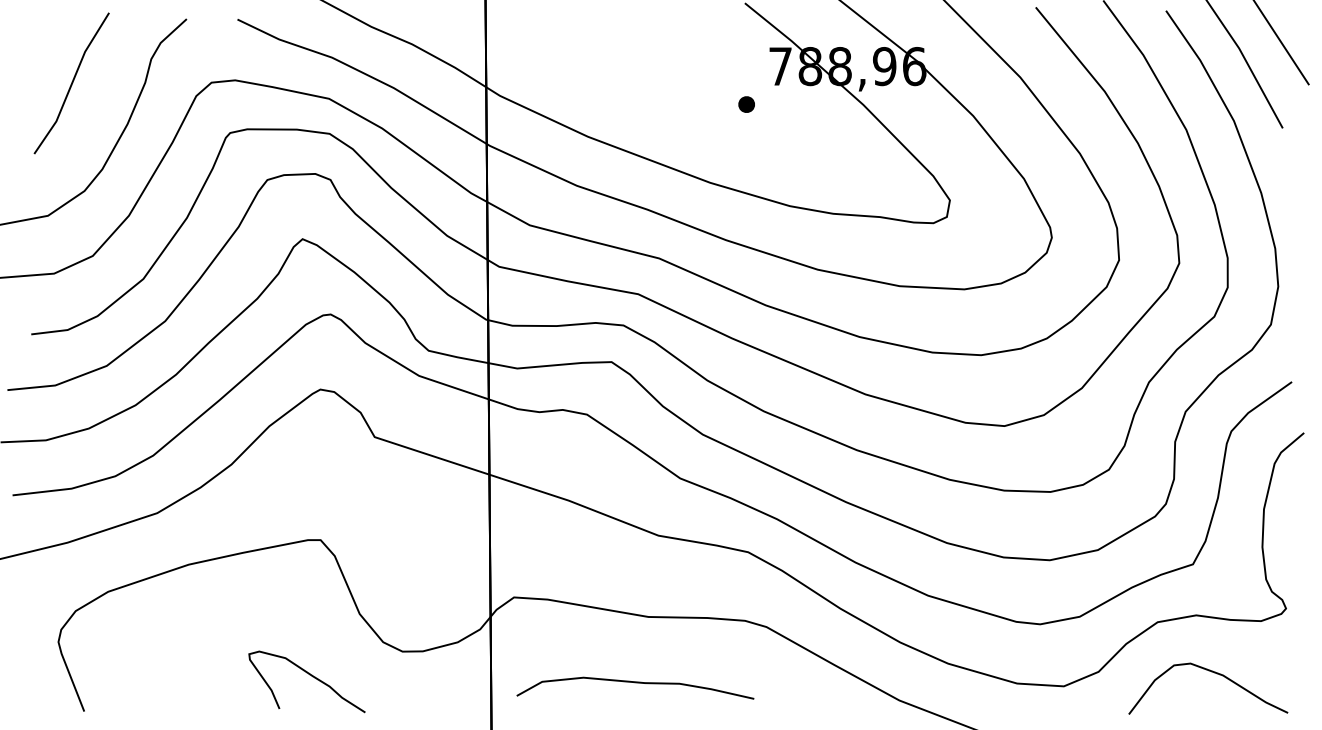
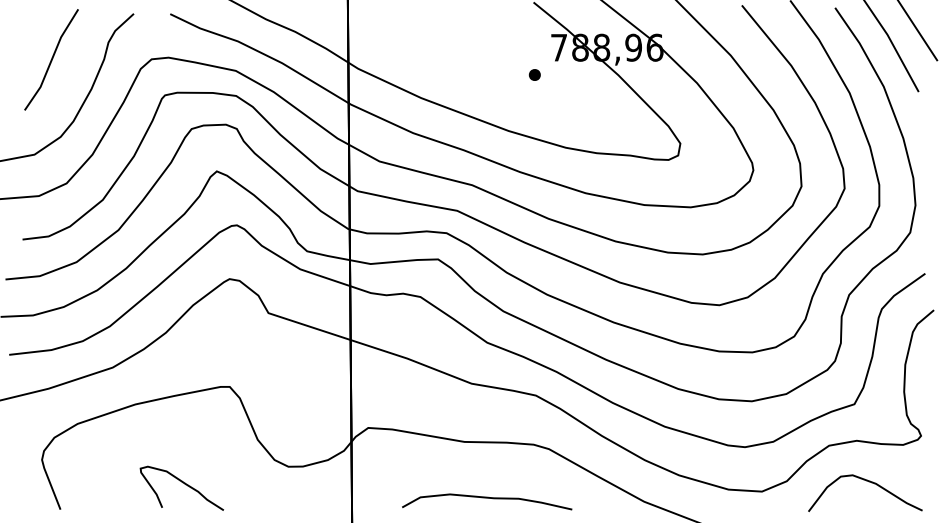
curve: (307, 675) -> (182, 483), moved
curve: (635, 683) -> (487, 498), moved

